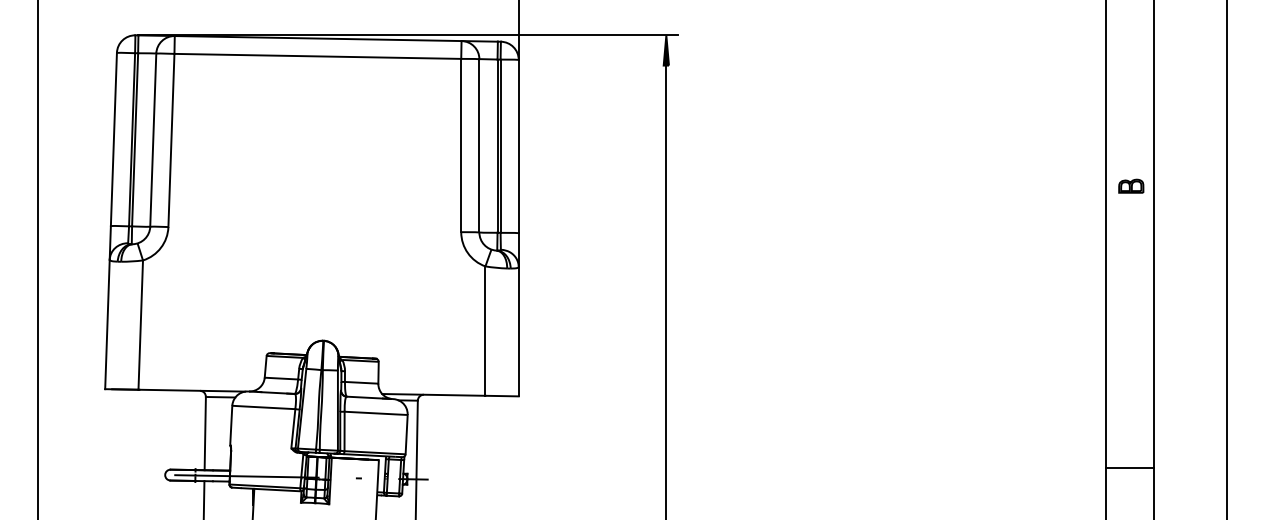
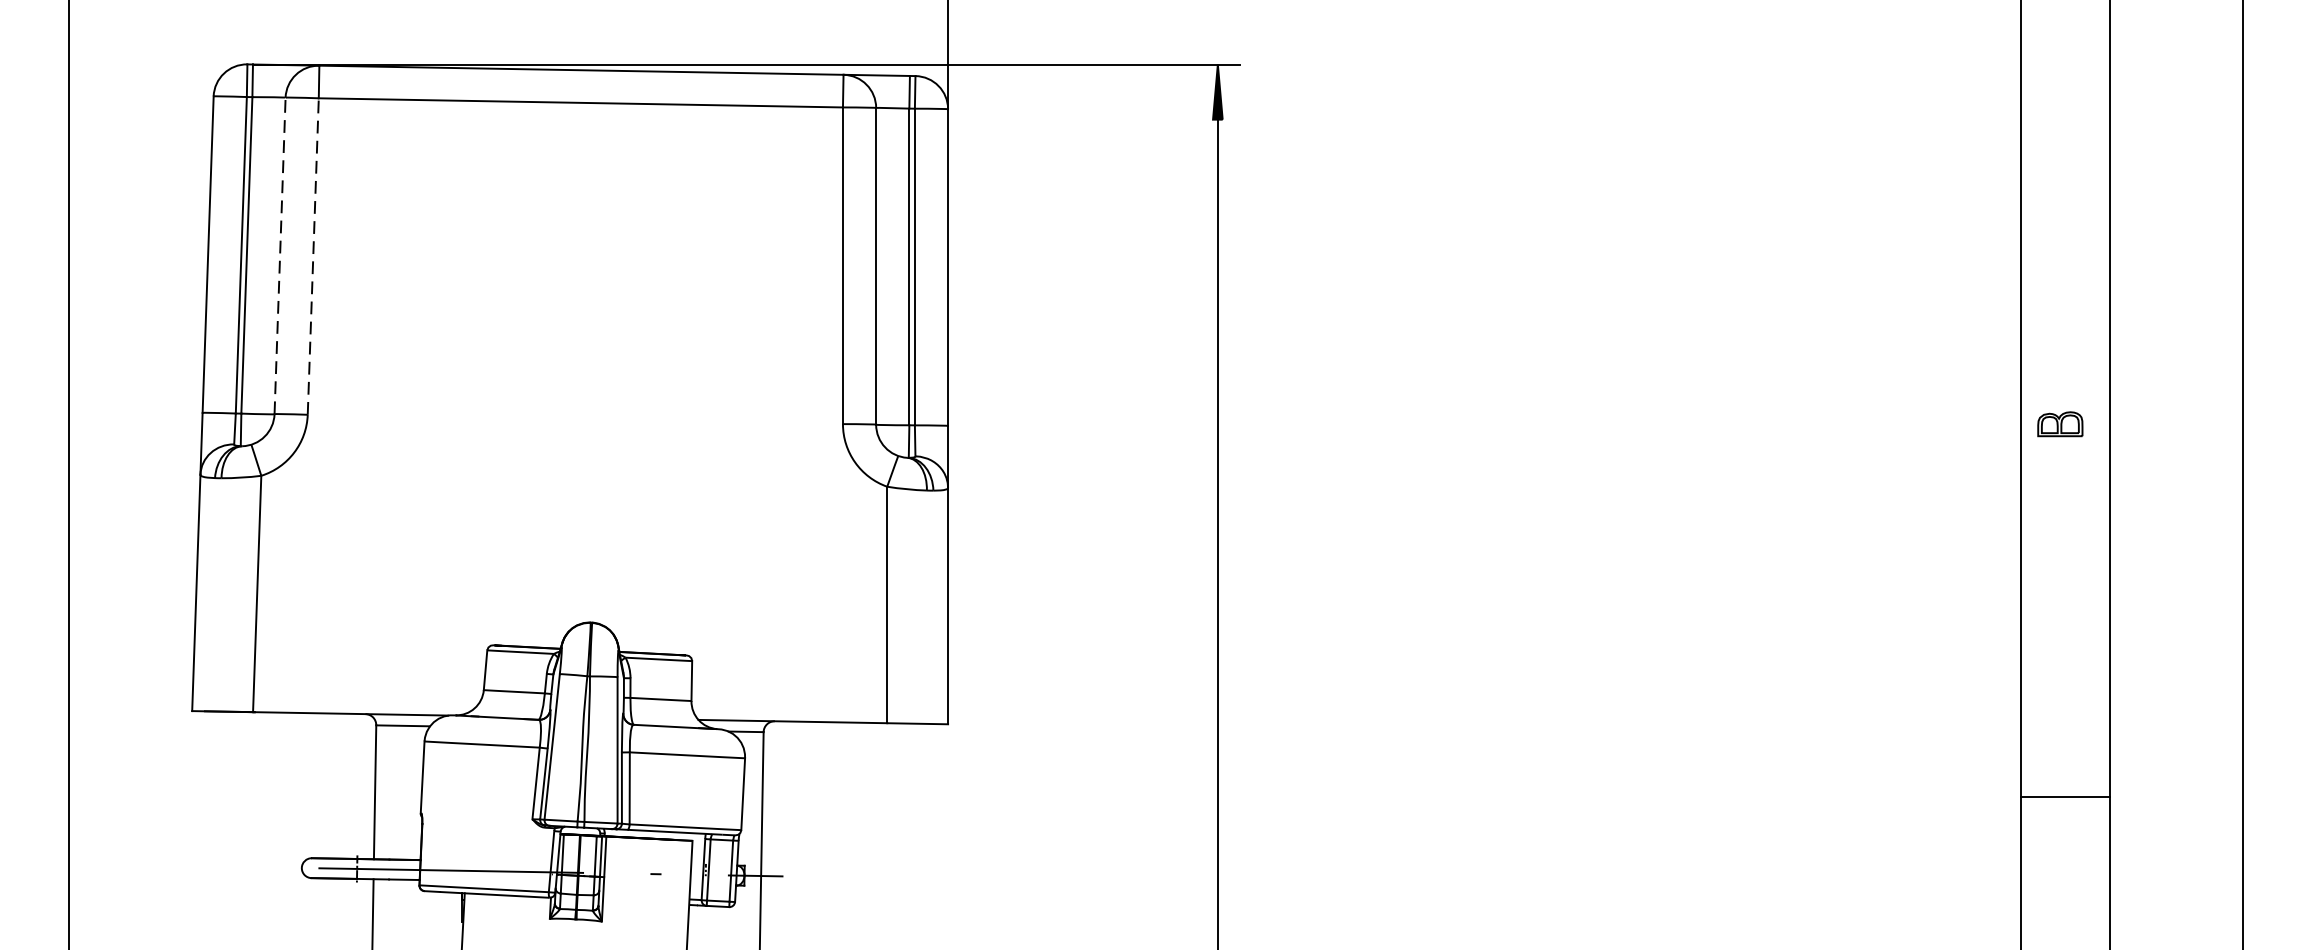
line: (153, 140) -> (280, 256), solid -> dashed
line: (171, 140) -> (313, 256), solid -> dashed
part: (1131, 185) -> (2060, 422), moved
line: (1129, 468) -> (2064, 797), moved

